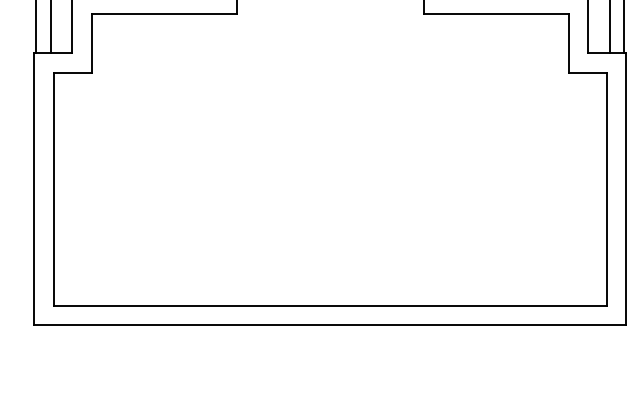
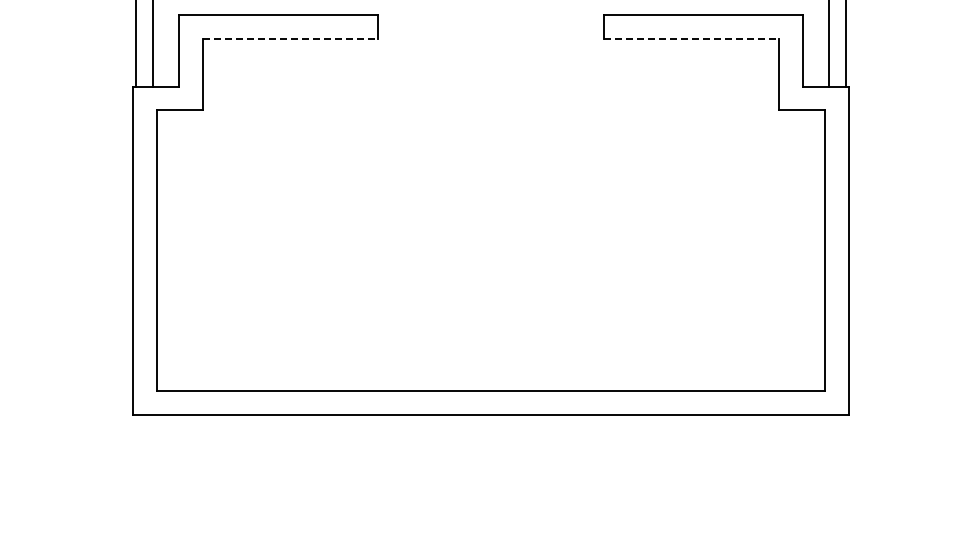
line: (164, 14) -> (290, 39), solid -> dashed
line: (496, 14) -> (691, 39), solid -> dashed

